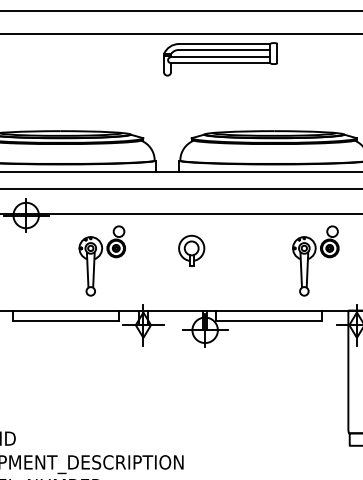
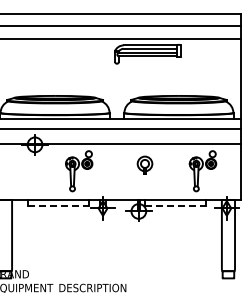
part: (190, 249) -> (144, 164), moved
line: (66, 321) -> (58, 206), solid -> dashed
line: (268, 321) -> (175, 206), solid -> dashed

